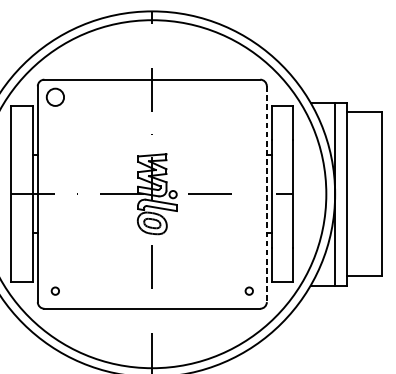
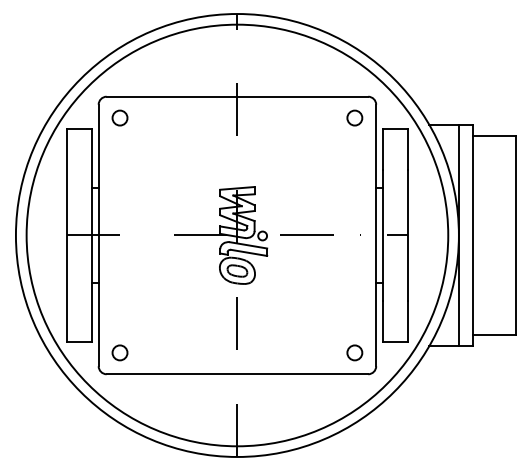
circle: (54, 96) -> (119, 117), size x0.71
circle: (248, 96) -> (354, 117), added
line: (267, 194) -> (376, 235), dashed -> solid
circle: (54, 290) -> (119, 352), size x1.67
circle: (248, 290) -> (354, 352), size x1.67

